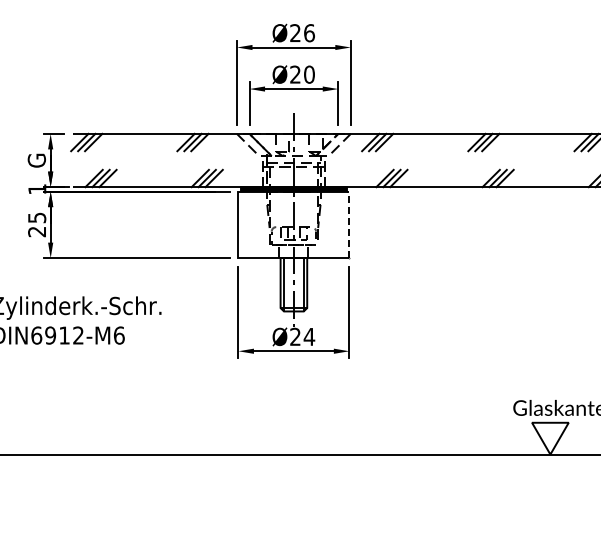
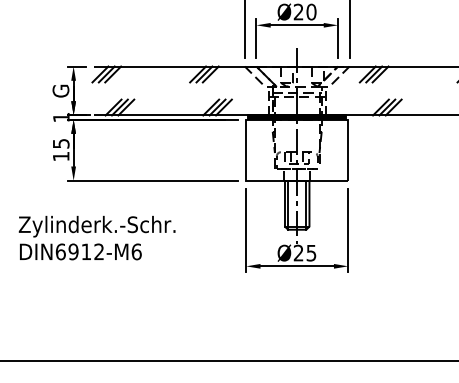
line: (349, 223) -> (348, 148), dashed -> solid
text: (36, 231) -> (60, 156), 25 -> 15
text: (309, 337) -> (311, 253), Ø24 -> Ø25

